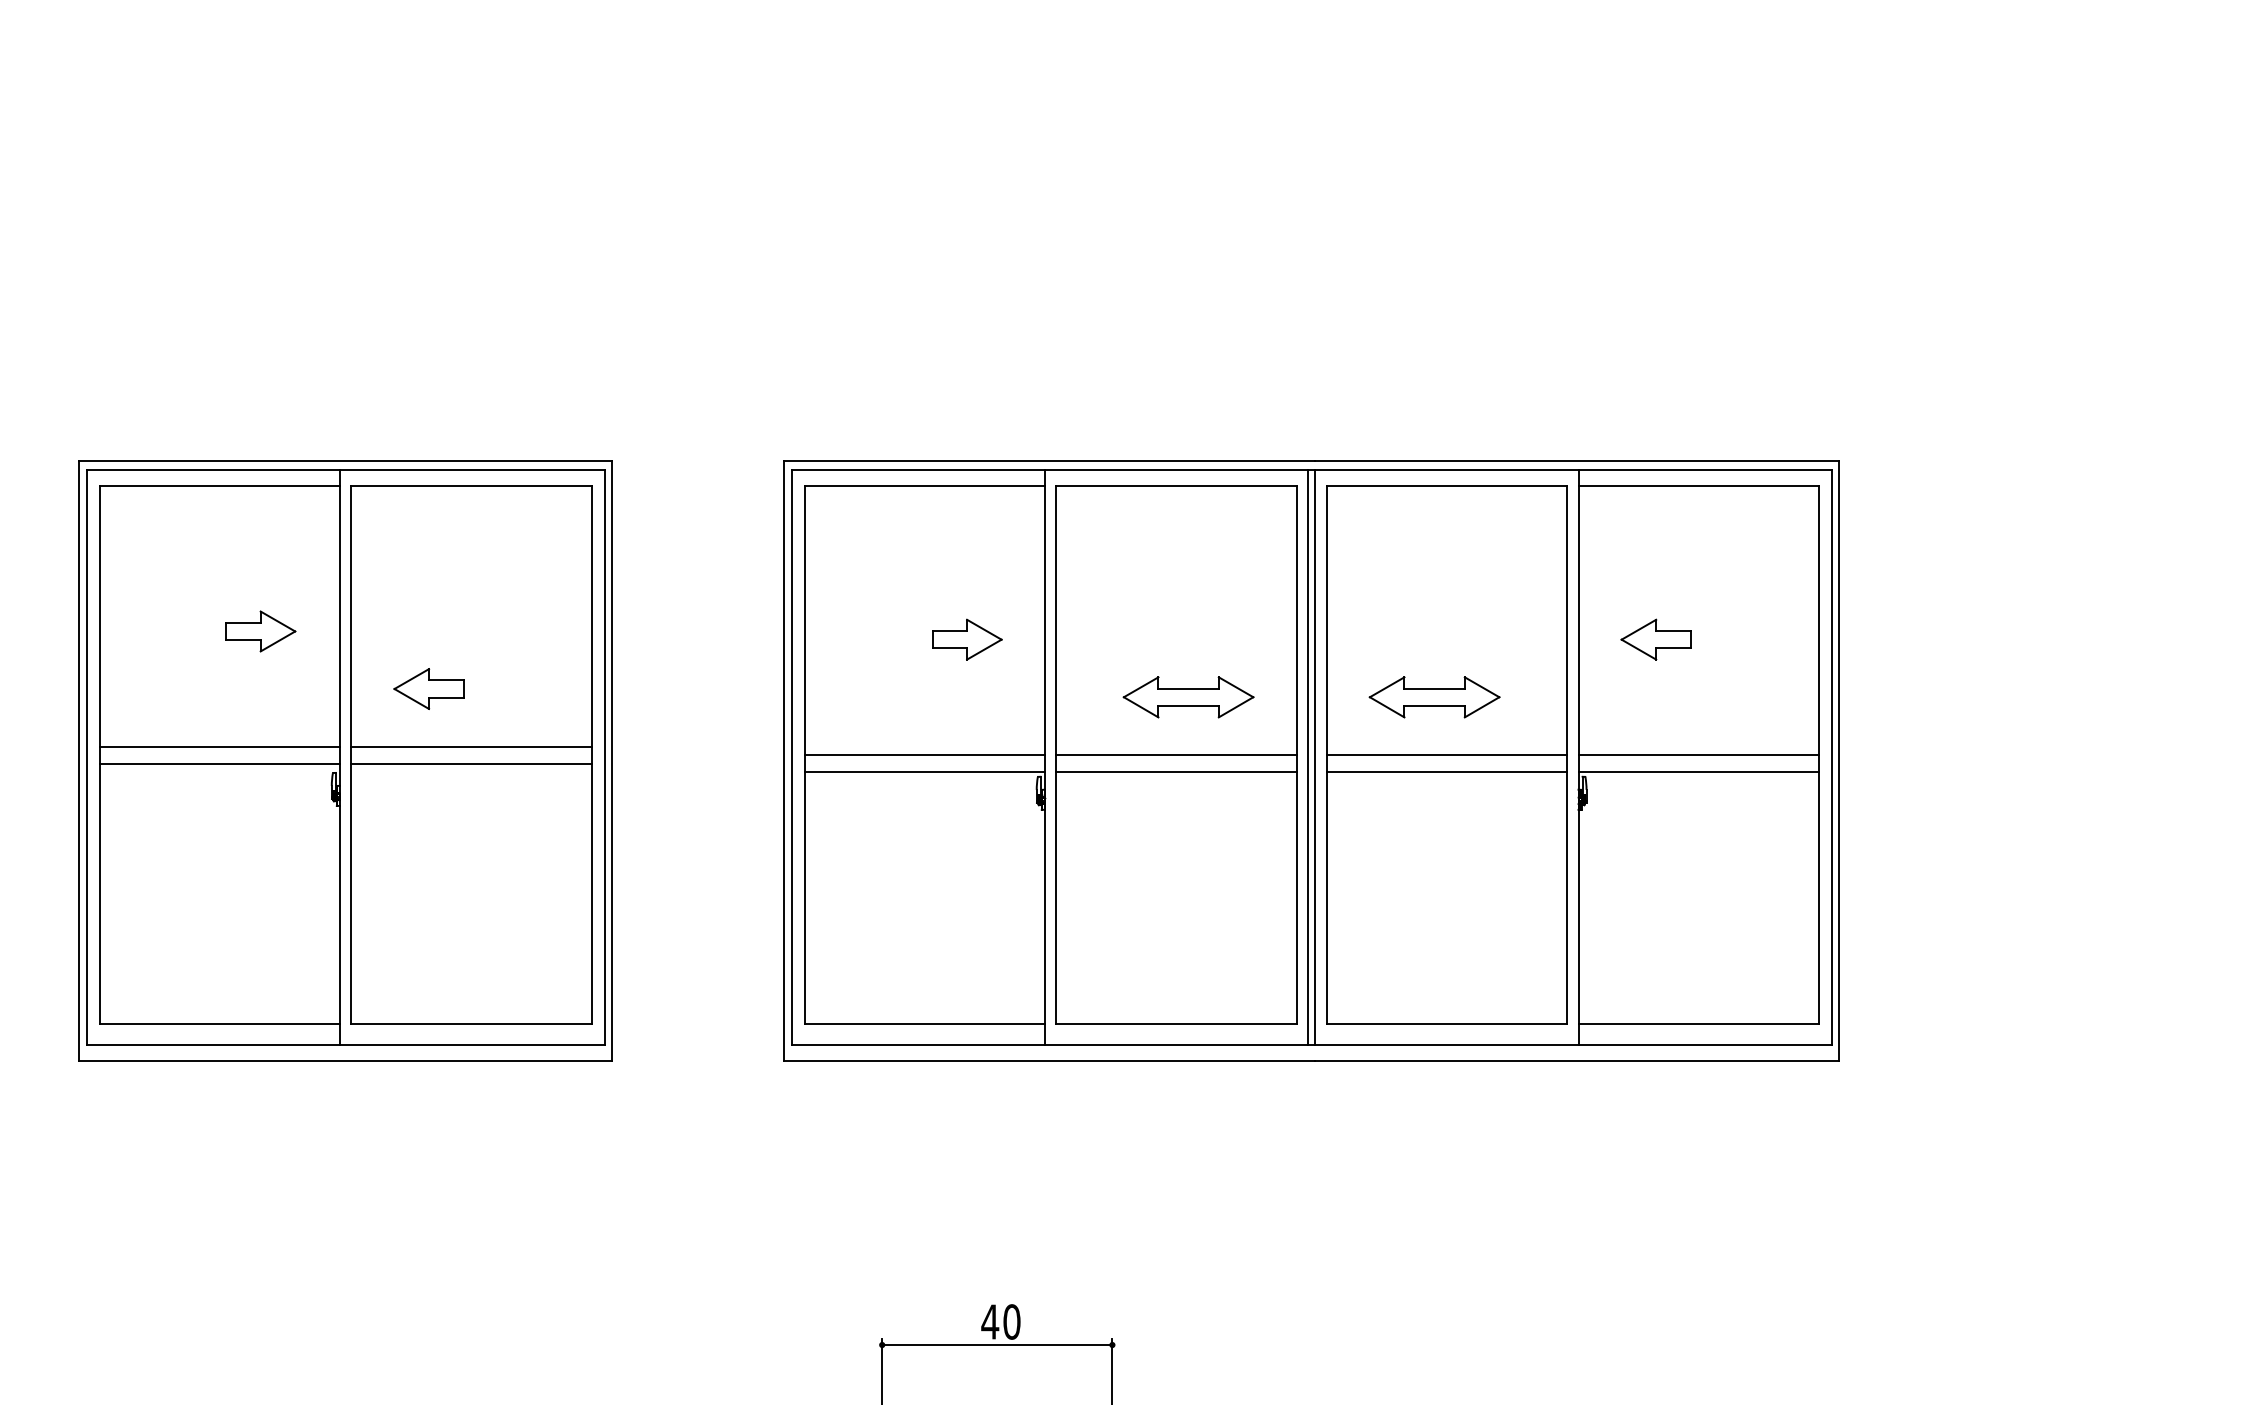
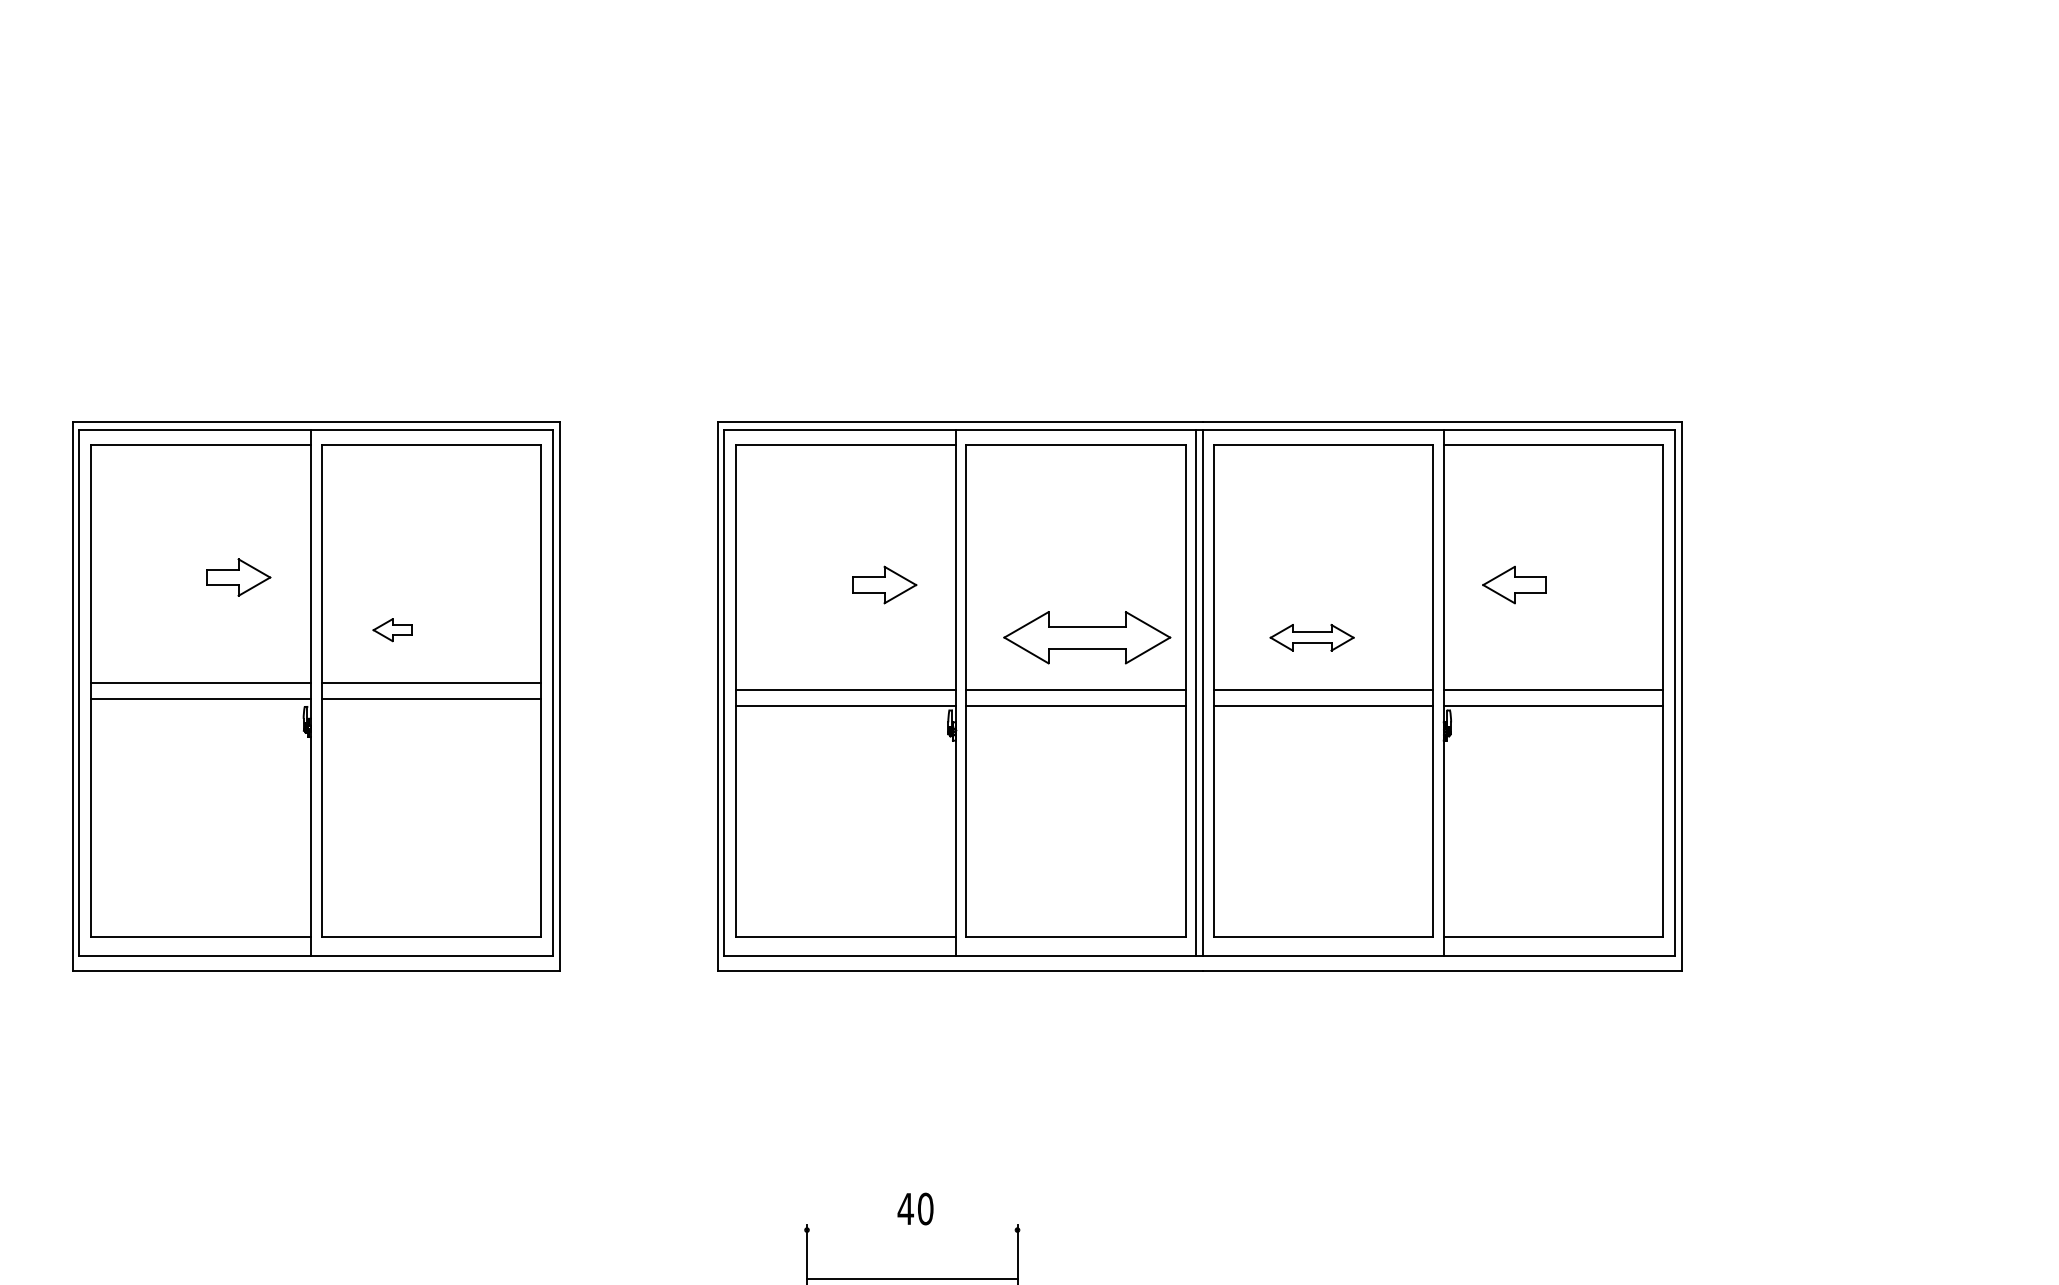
part: (428, 688) -> (392, 629), size x0.6
part: (1188, 697) -> (1087, 637), size x1.4
part: (1434, 697) -> (1312, 637), size x0.7
line: (997, 1345) -> (912, 1278), moved

